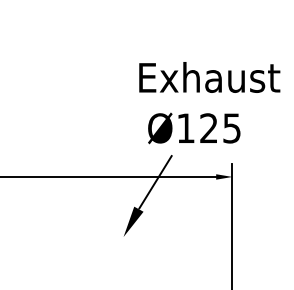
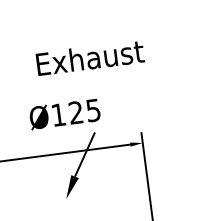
text: (209, 77) -> (90, 57), moved
text: (194, 128) -> (65, 114), moved

